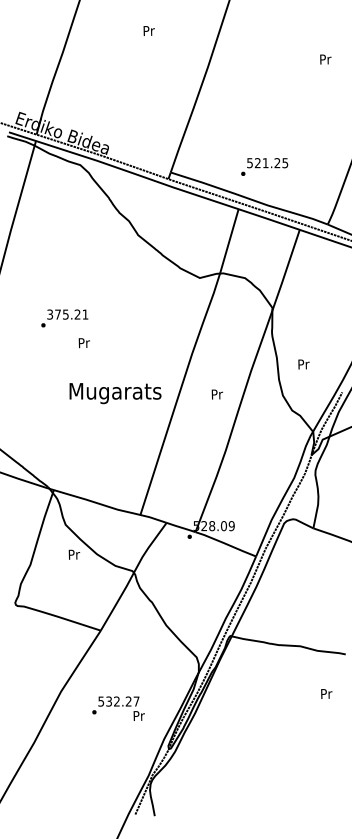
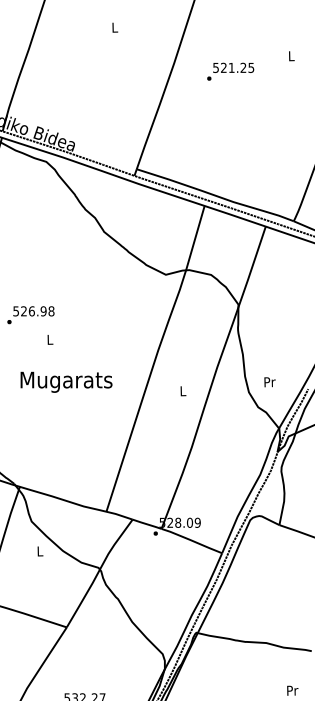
text: (148, 30) -> (114, 27), Pr -> L
text: (325, 59) -> (291, 56), Pr -> L
text: (264, 166) -> (230, 71), moved
text: (67, 314) -> (33, 311), 375.21 -> 526.98
text: (83, 343) -> (49, 340), Pr -> L
text: (303, 364) -> (269, 382), moved
text: (115, 393) -> (66, 382), moved
text: (217, 394) -> (183, 391), Pr -> L
text: (74, 554) -> (40, 551), Pr -> L

